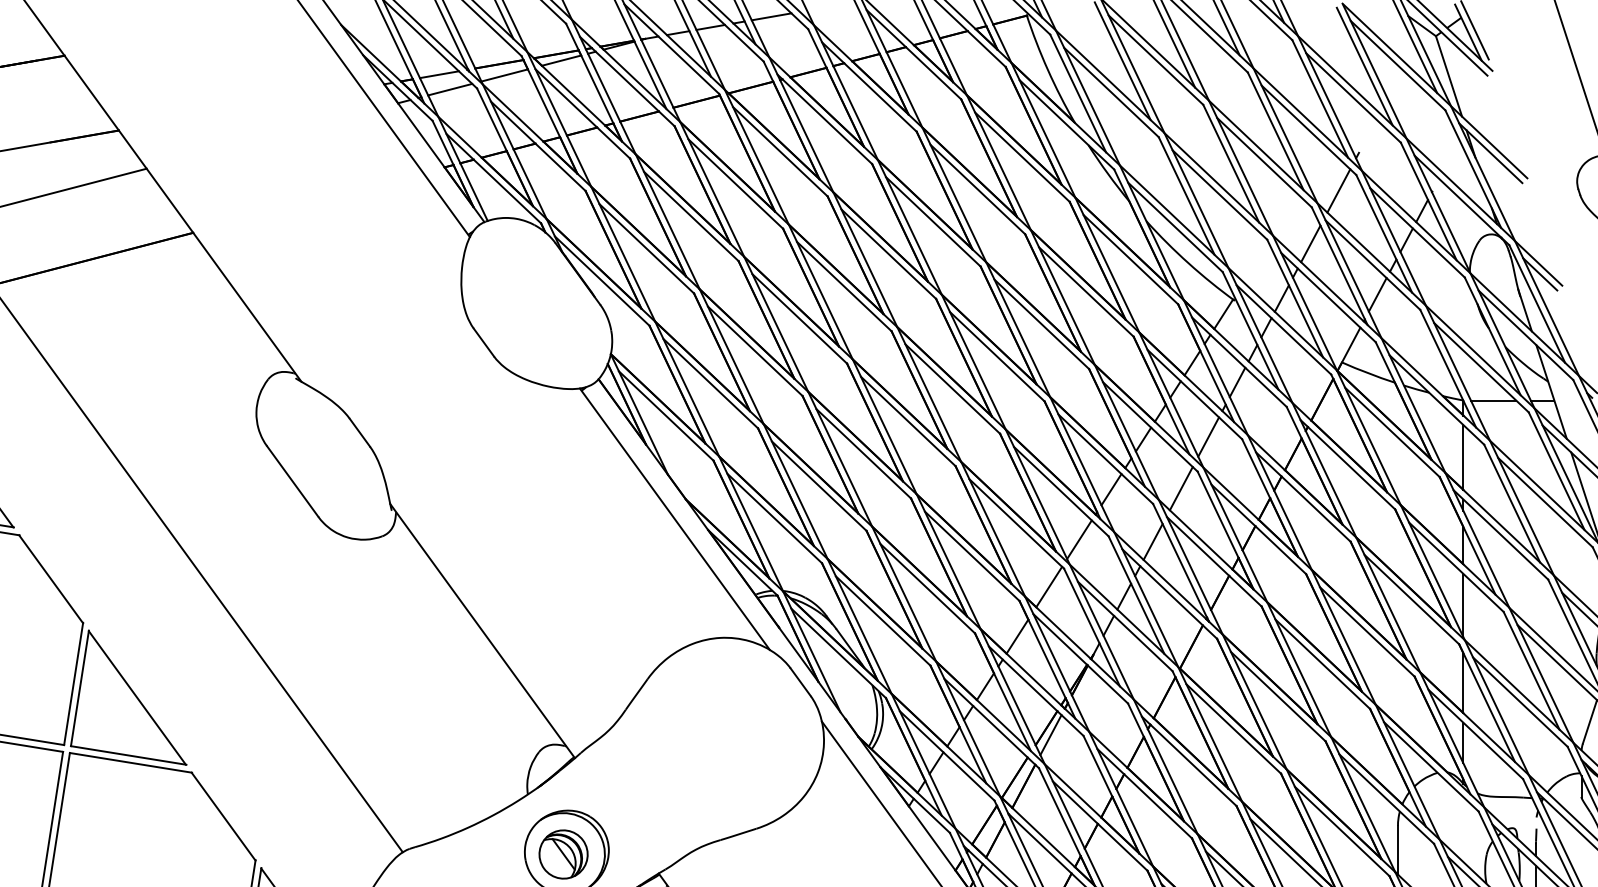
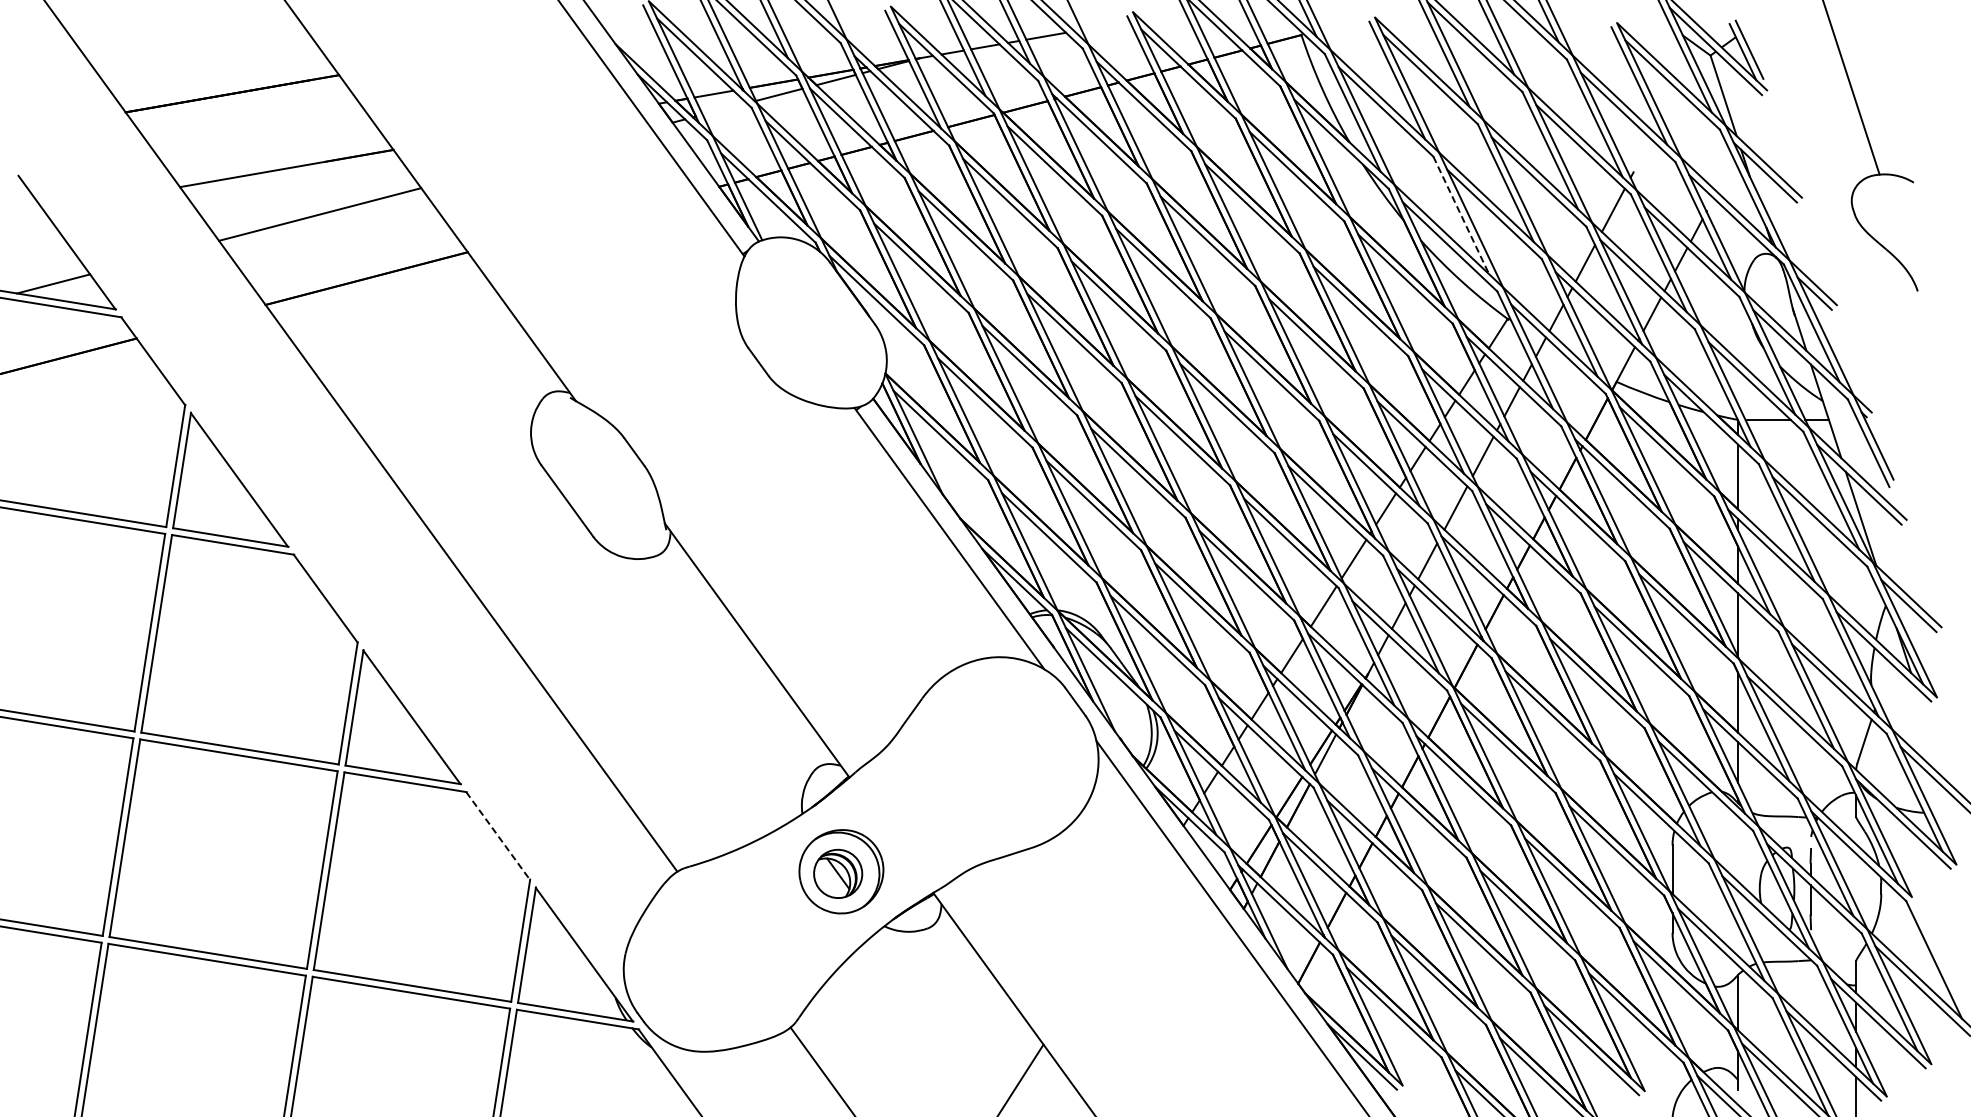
line: (449, 89) -> (724, 108), removed
line: (1186, 196) -> (1461, 215), solid -> dashed
line: (223, 817) -> (498, 836), solid -> dashed

